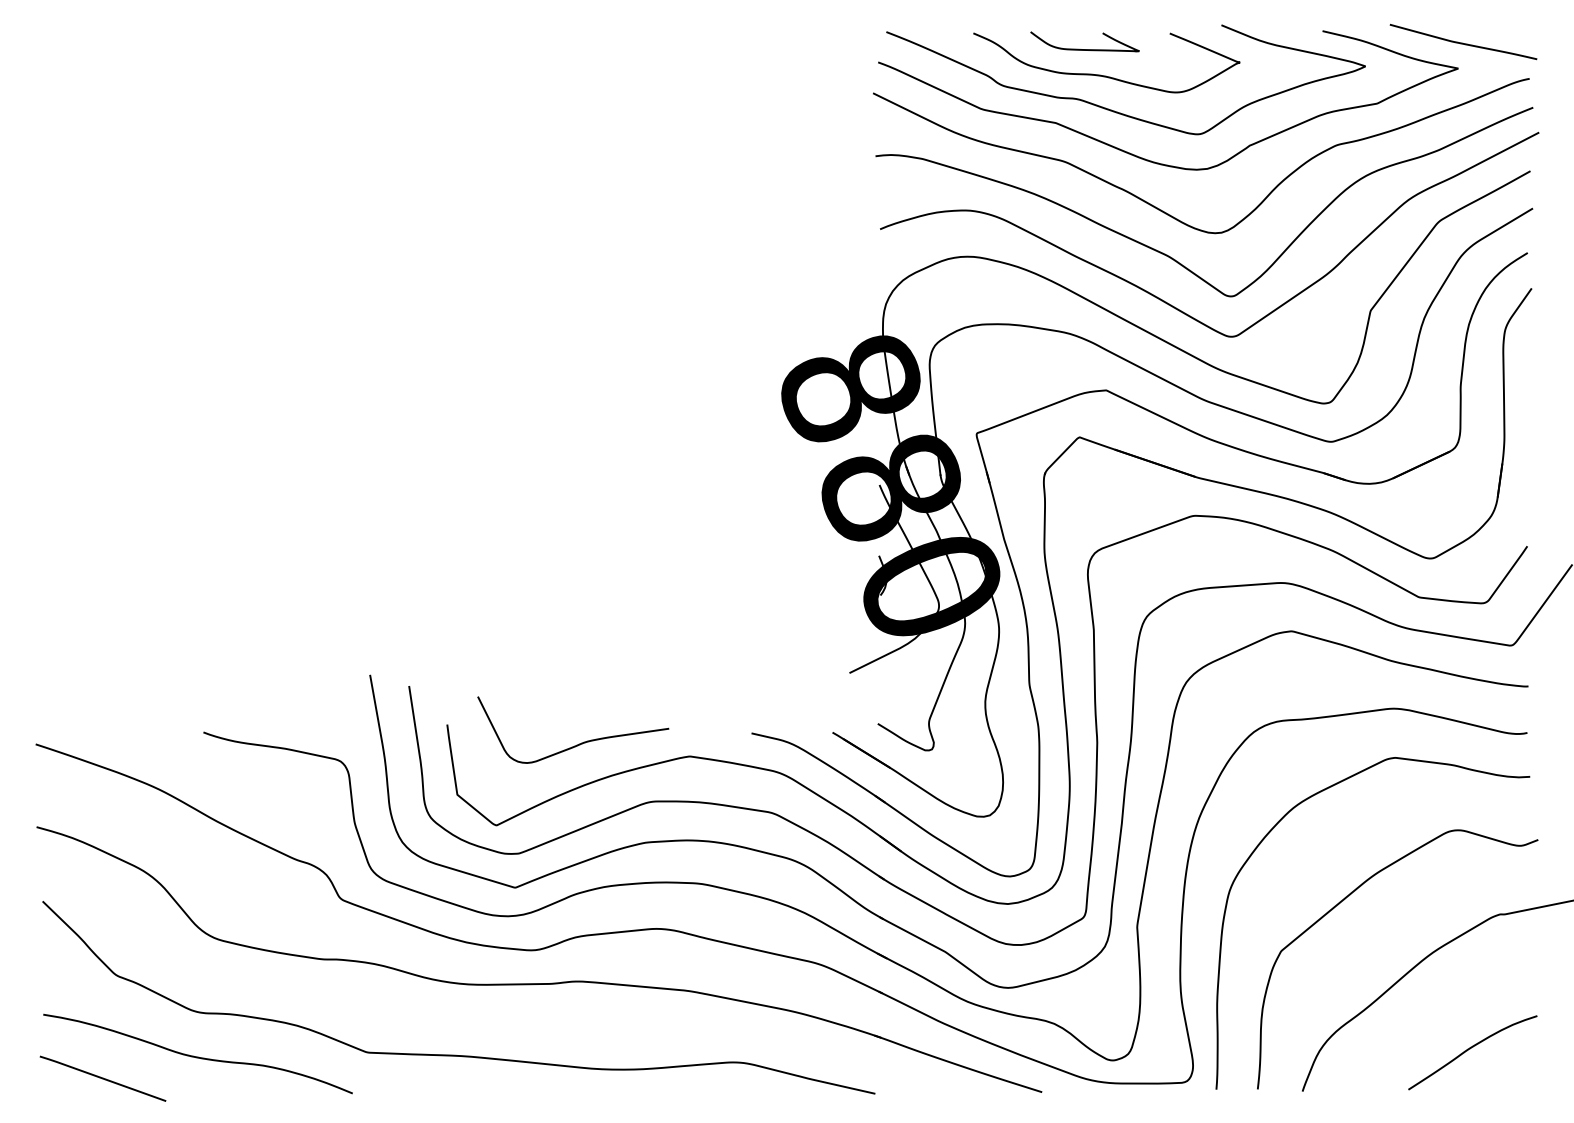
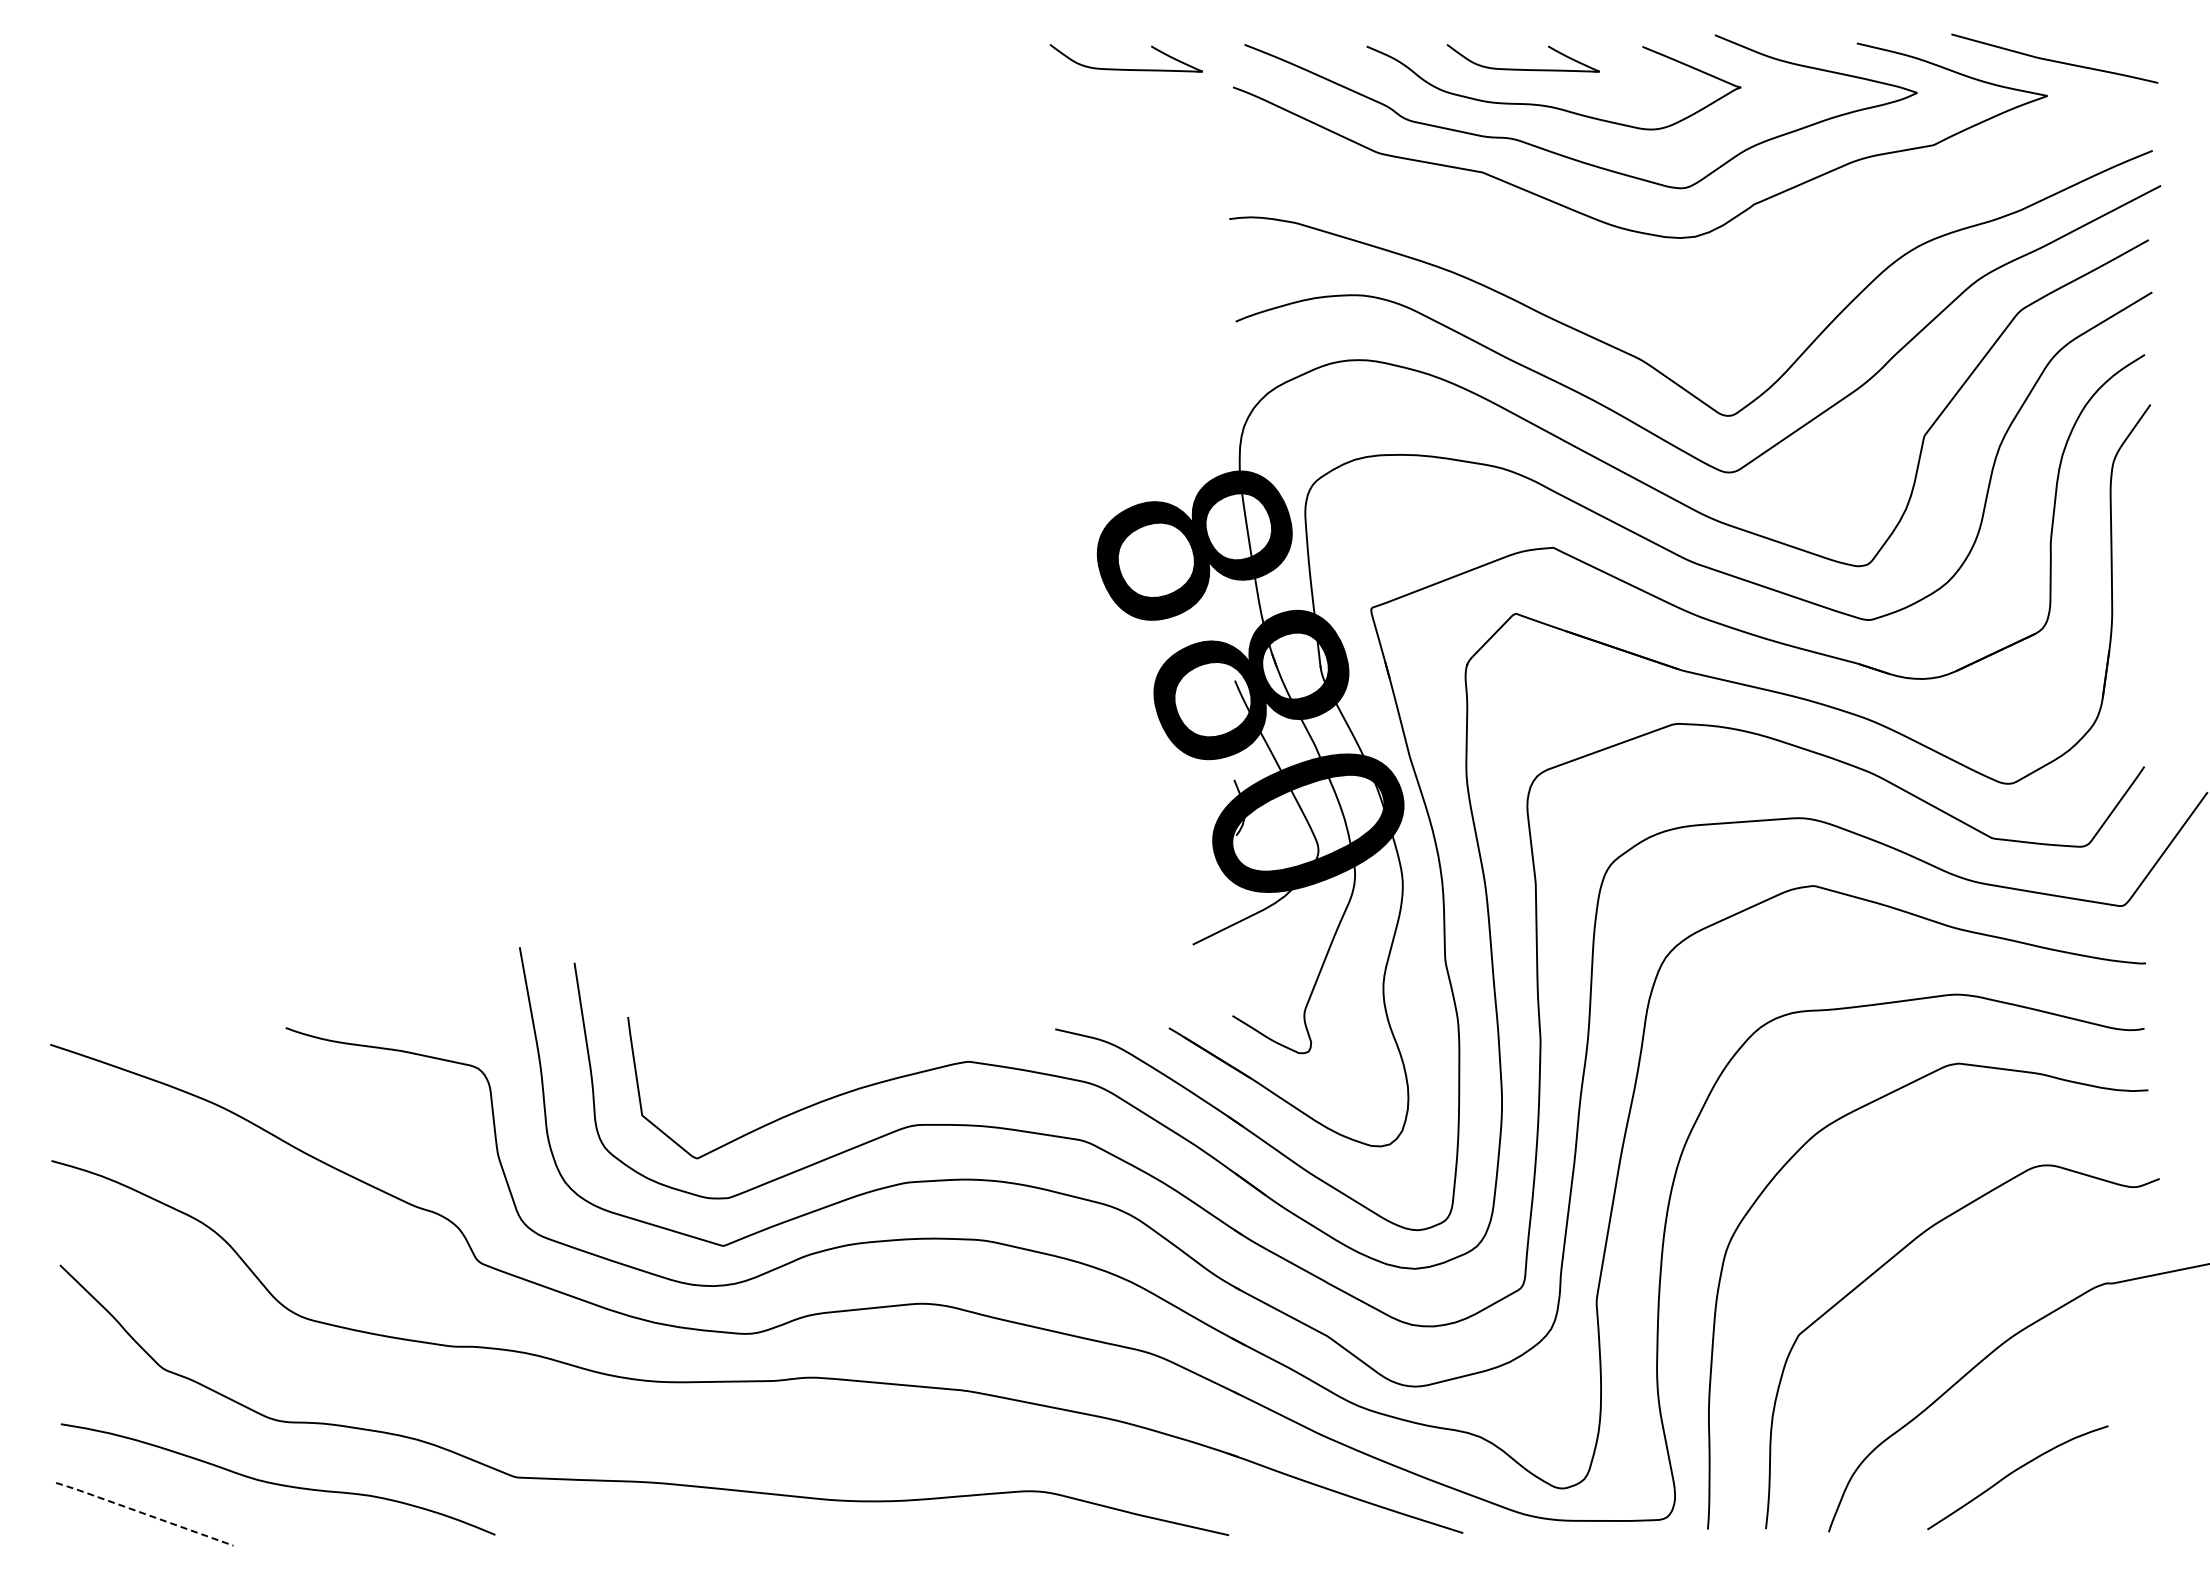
curve: (800, 49) -> (1123, 68), added
curve: (1170, 214) -> (1643, 301), removed
curve: (580, 743) -> (814, 1043), removed
curve: (1470, 1049) -> (2014, 1472), moved
line: (102, 1078) -> (143, 1513), solid -> dashed

